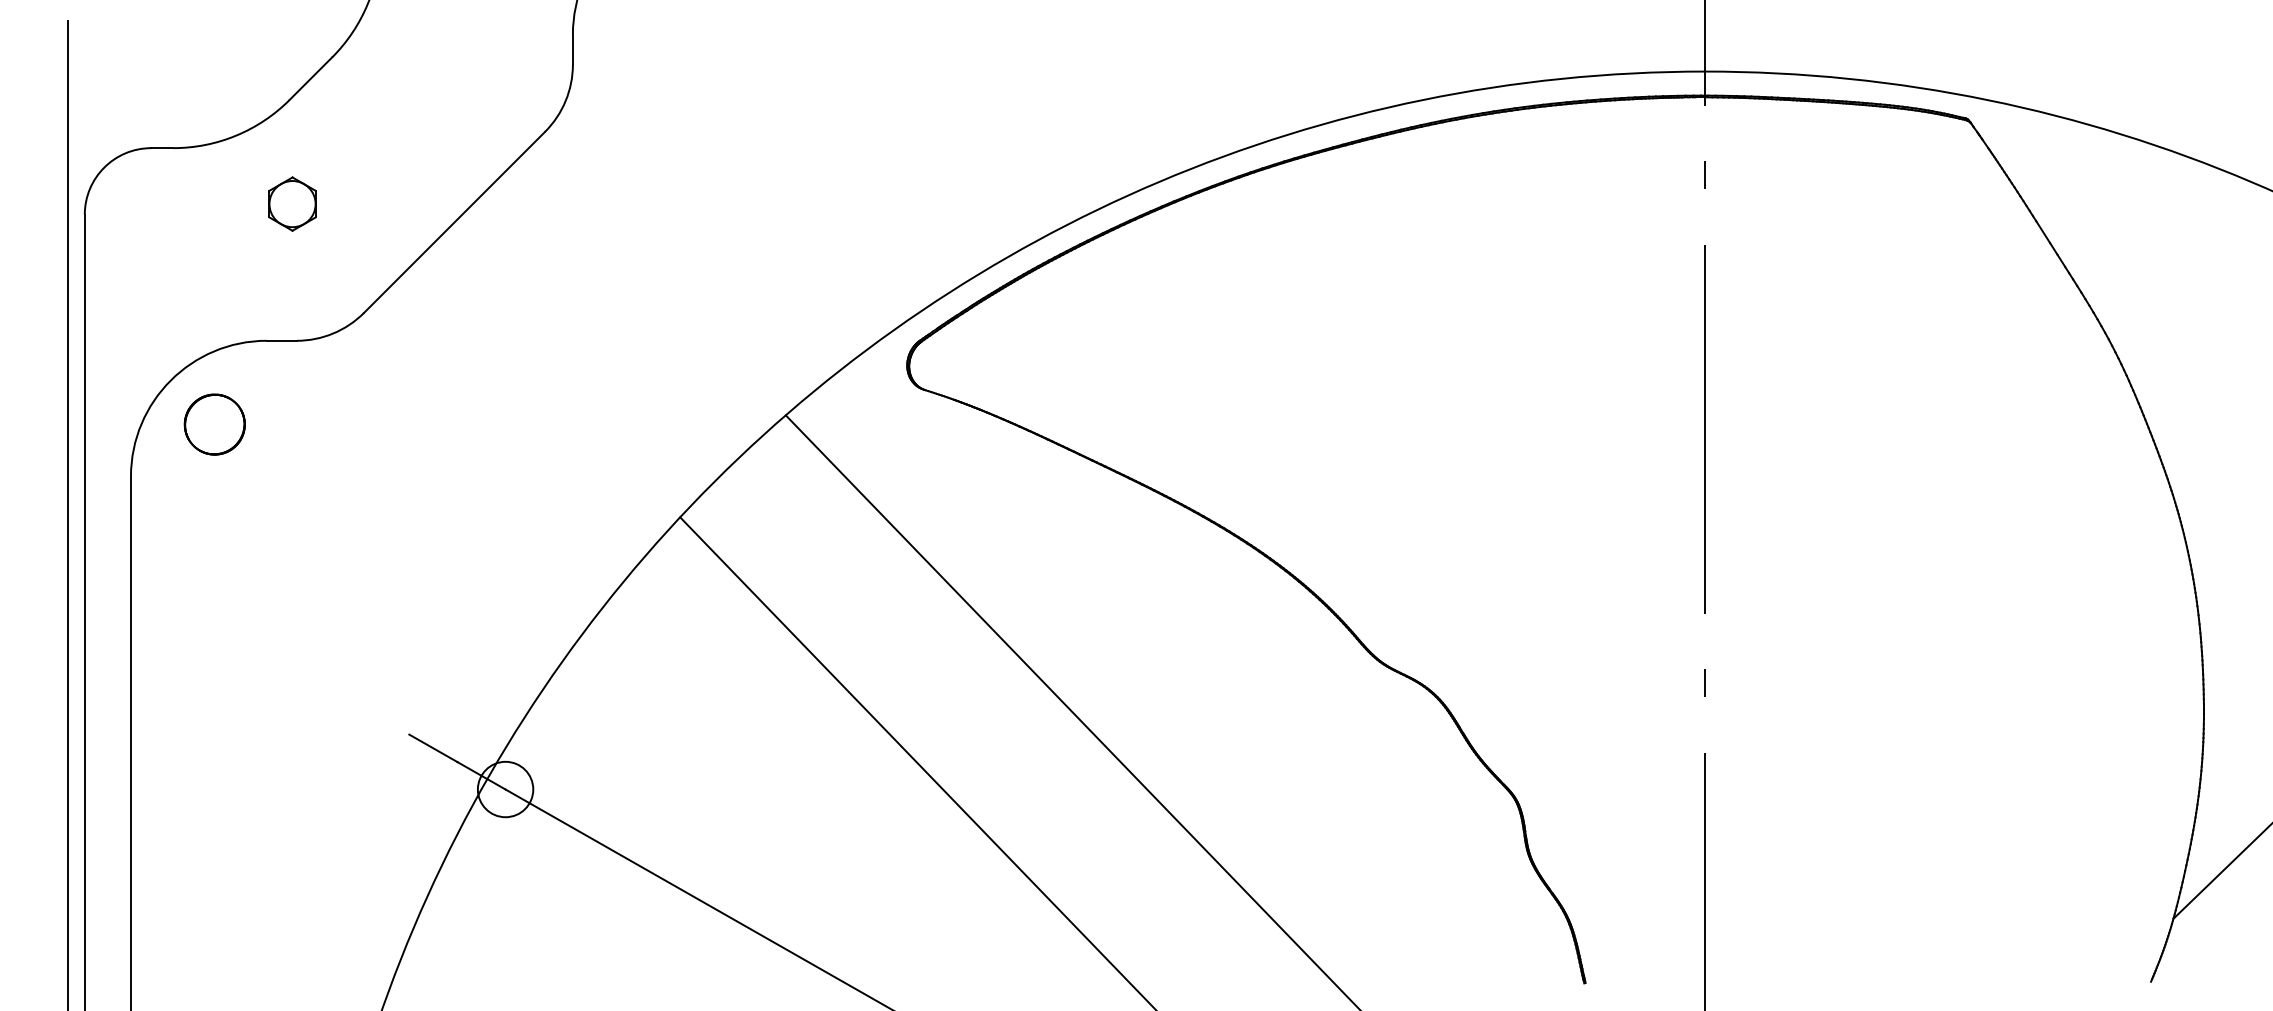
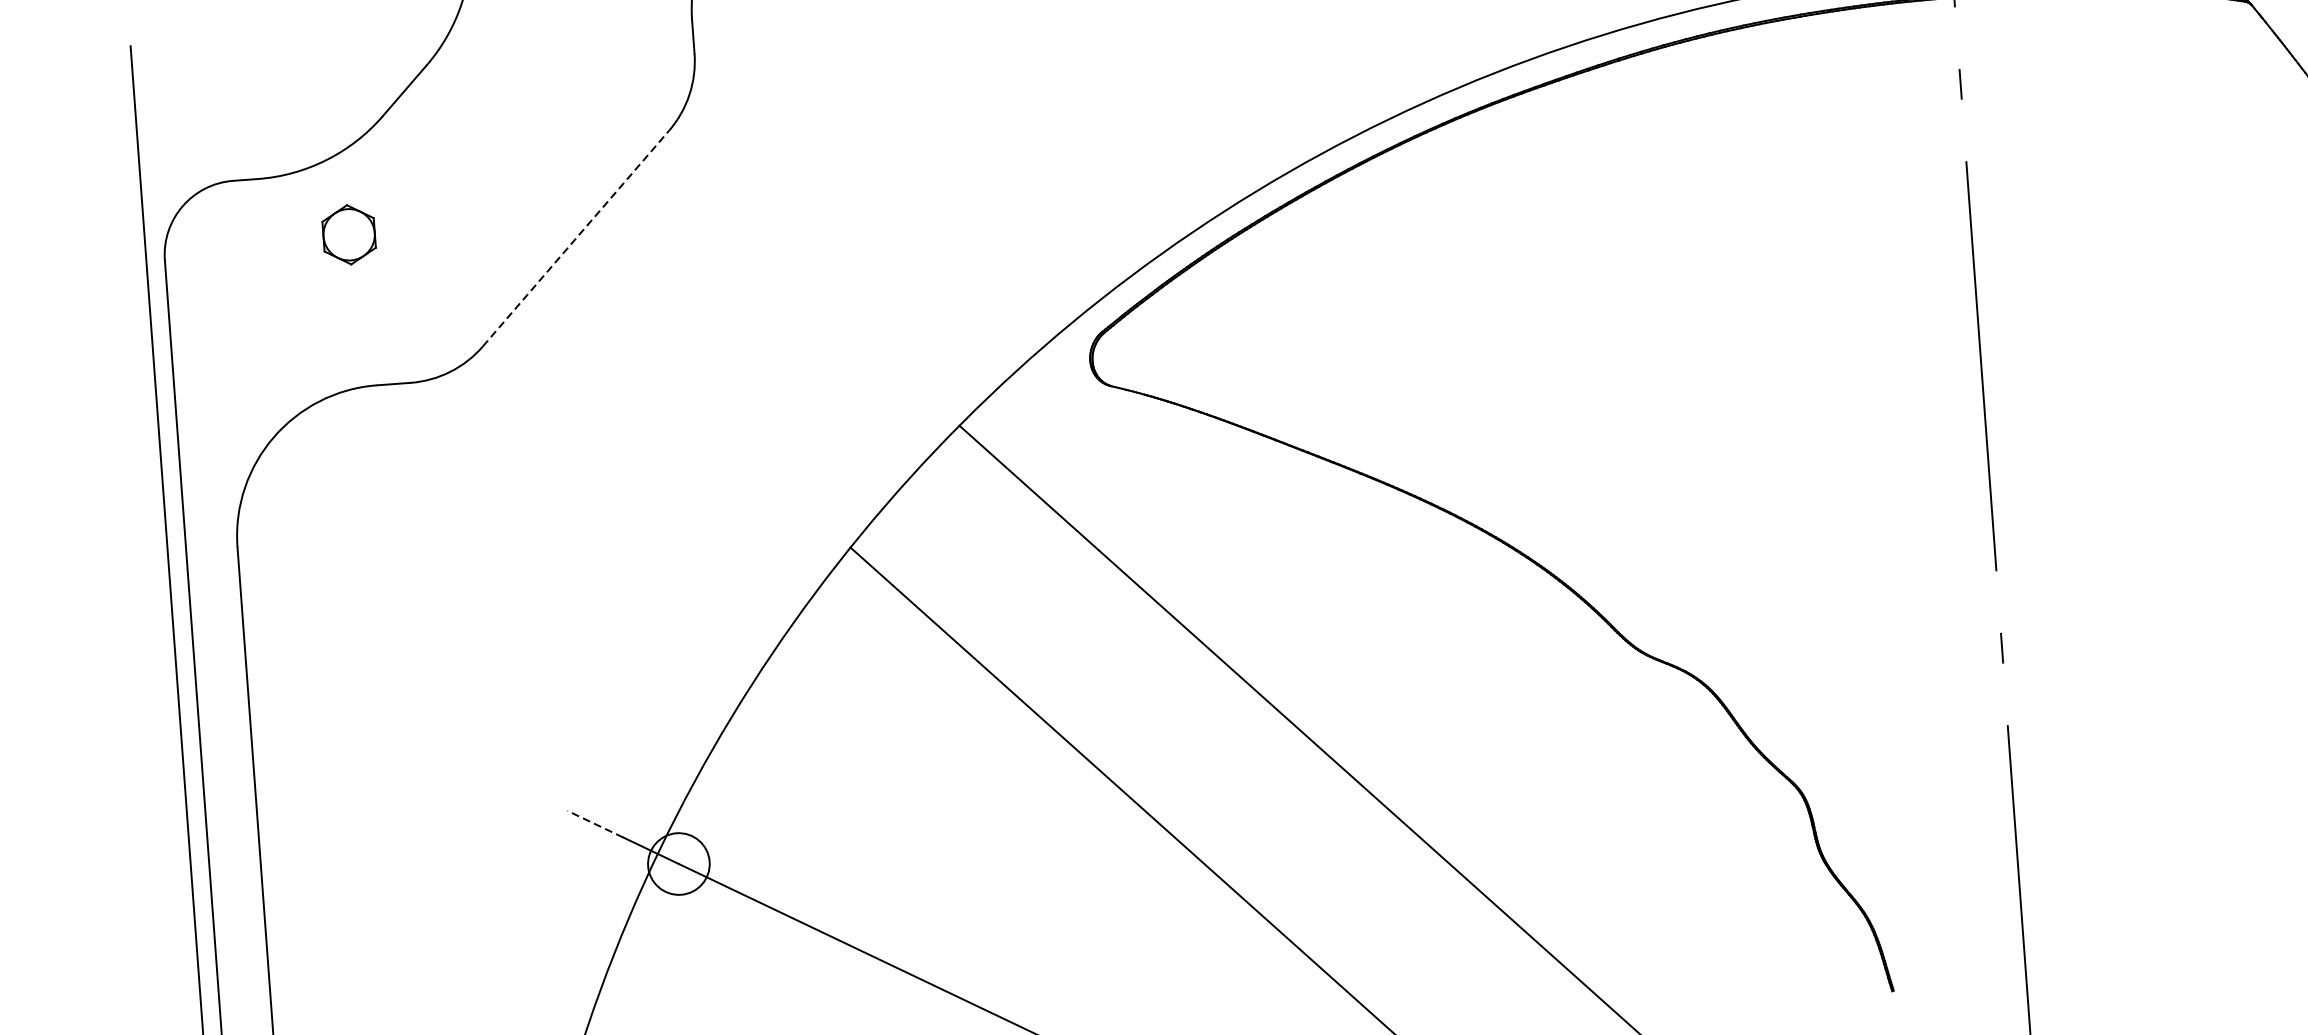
part: (292, 203) -> (349, 234), moved
line: (454, 222) -> (575, 238), solid -> dashed
part: (214, 424) -> (325, 482), removed
line: (433, 748) -> (595, 824), solid -> dashed

